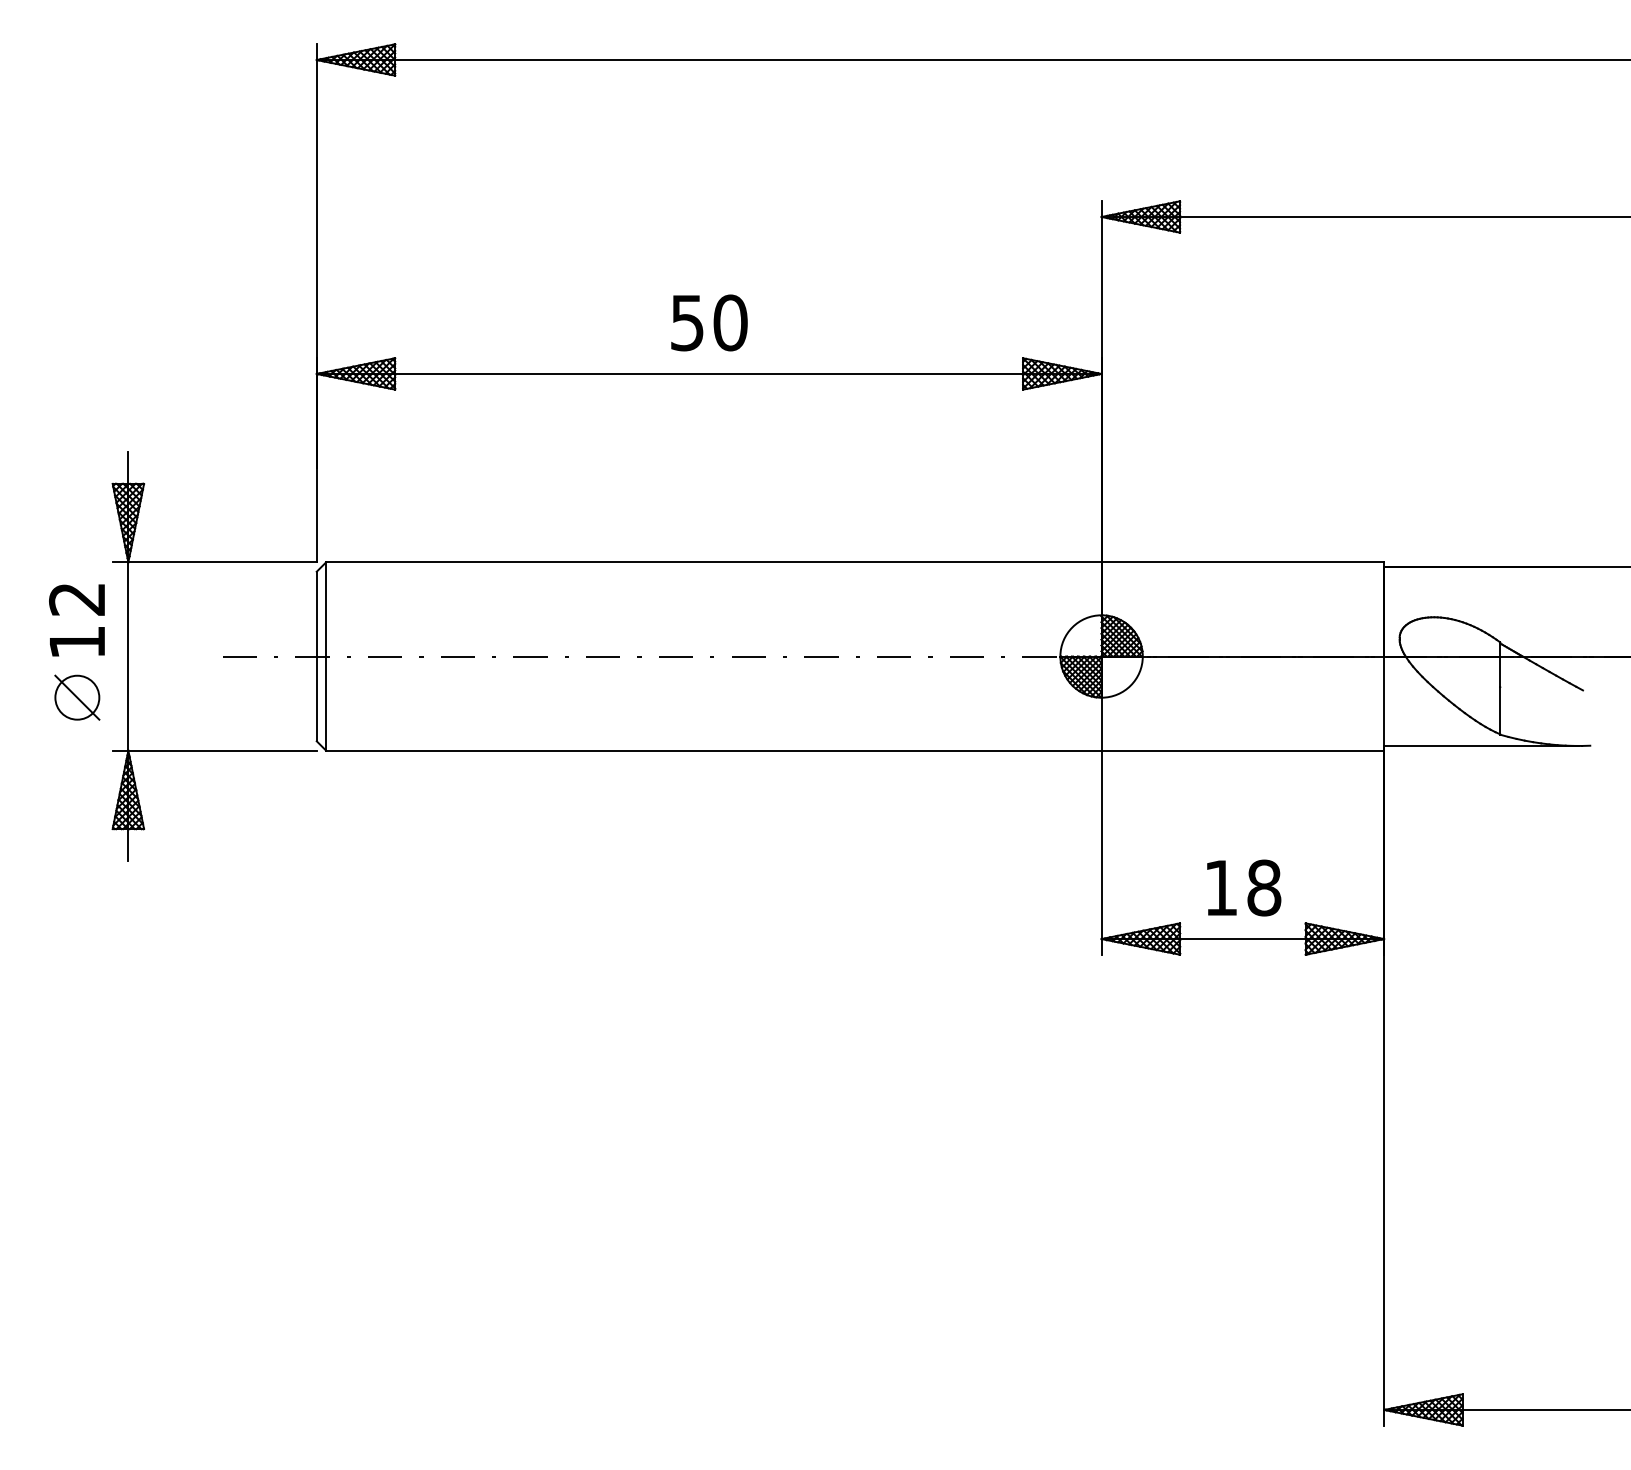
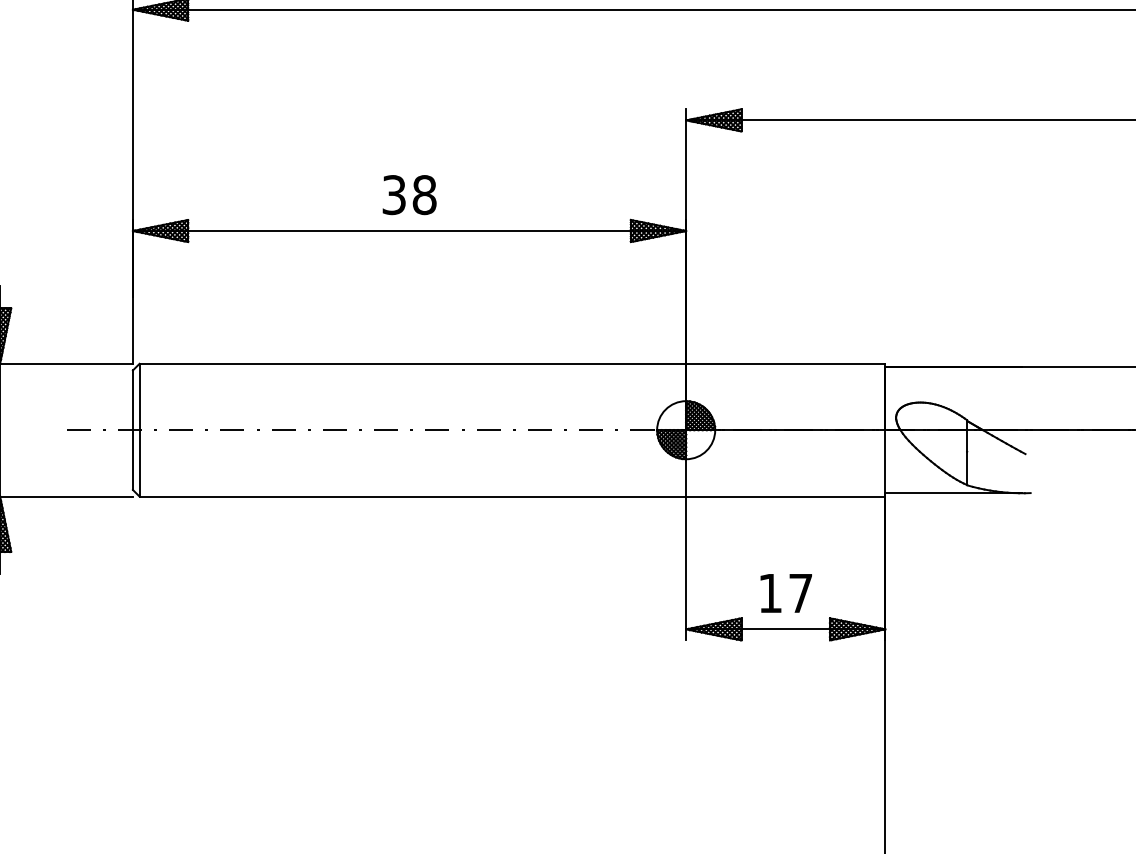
text: (709, 322) -> (409, 194), 50 -> 38
text: (1264, 887) -> (801, 593), 18 -> 17

